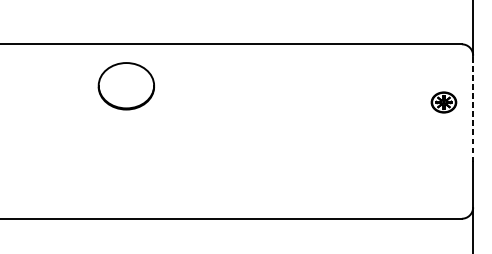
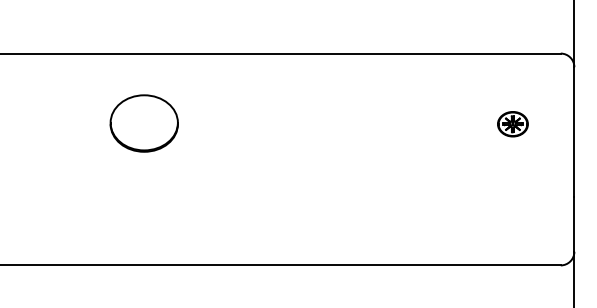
part: (125, 86) -> (143, 123), moved
part: (443, 102) -> (512, 124), moved
line: (473, 109) -> (574, 132), dashed -> solid

